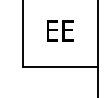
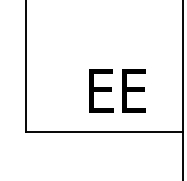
text: (60, 30) -> (118, 89), moved

